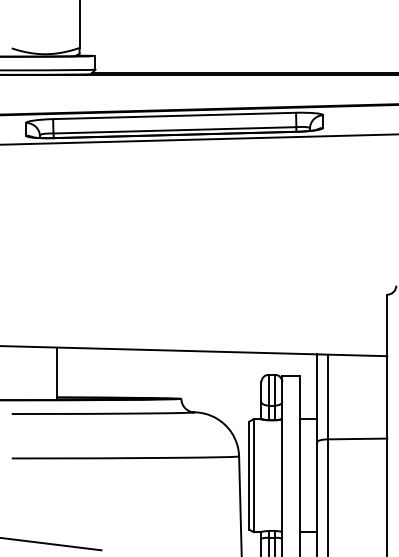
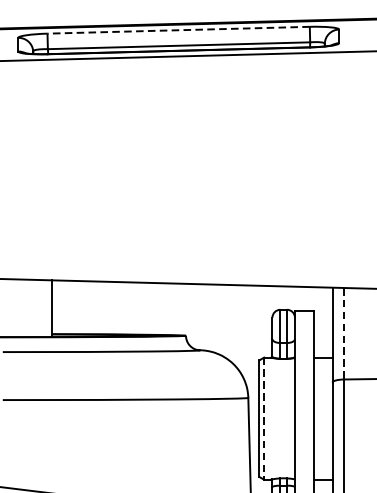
line: (174, 115) -> (178, 29), solid -> dashed
line: (327, 397) -> (343, 334), solid -> dashed
line: (253, 475) -> (263, 418), solid -> dashed

